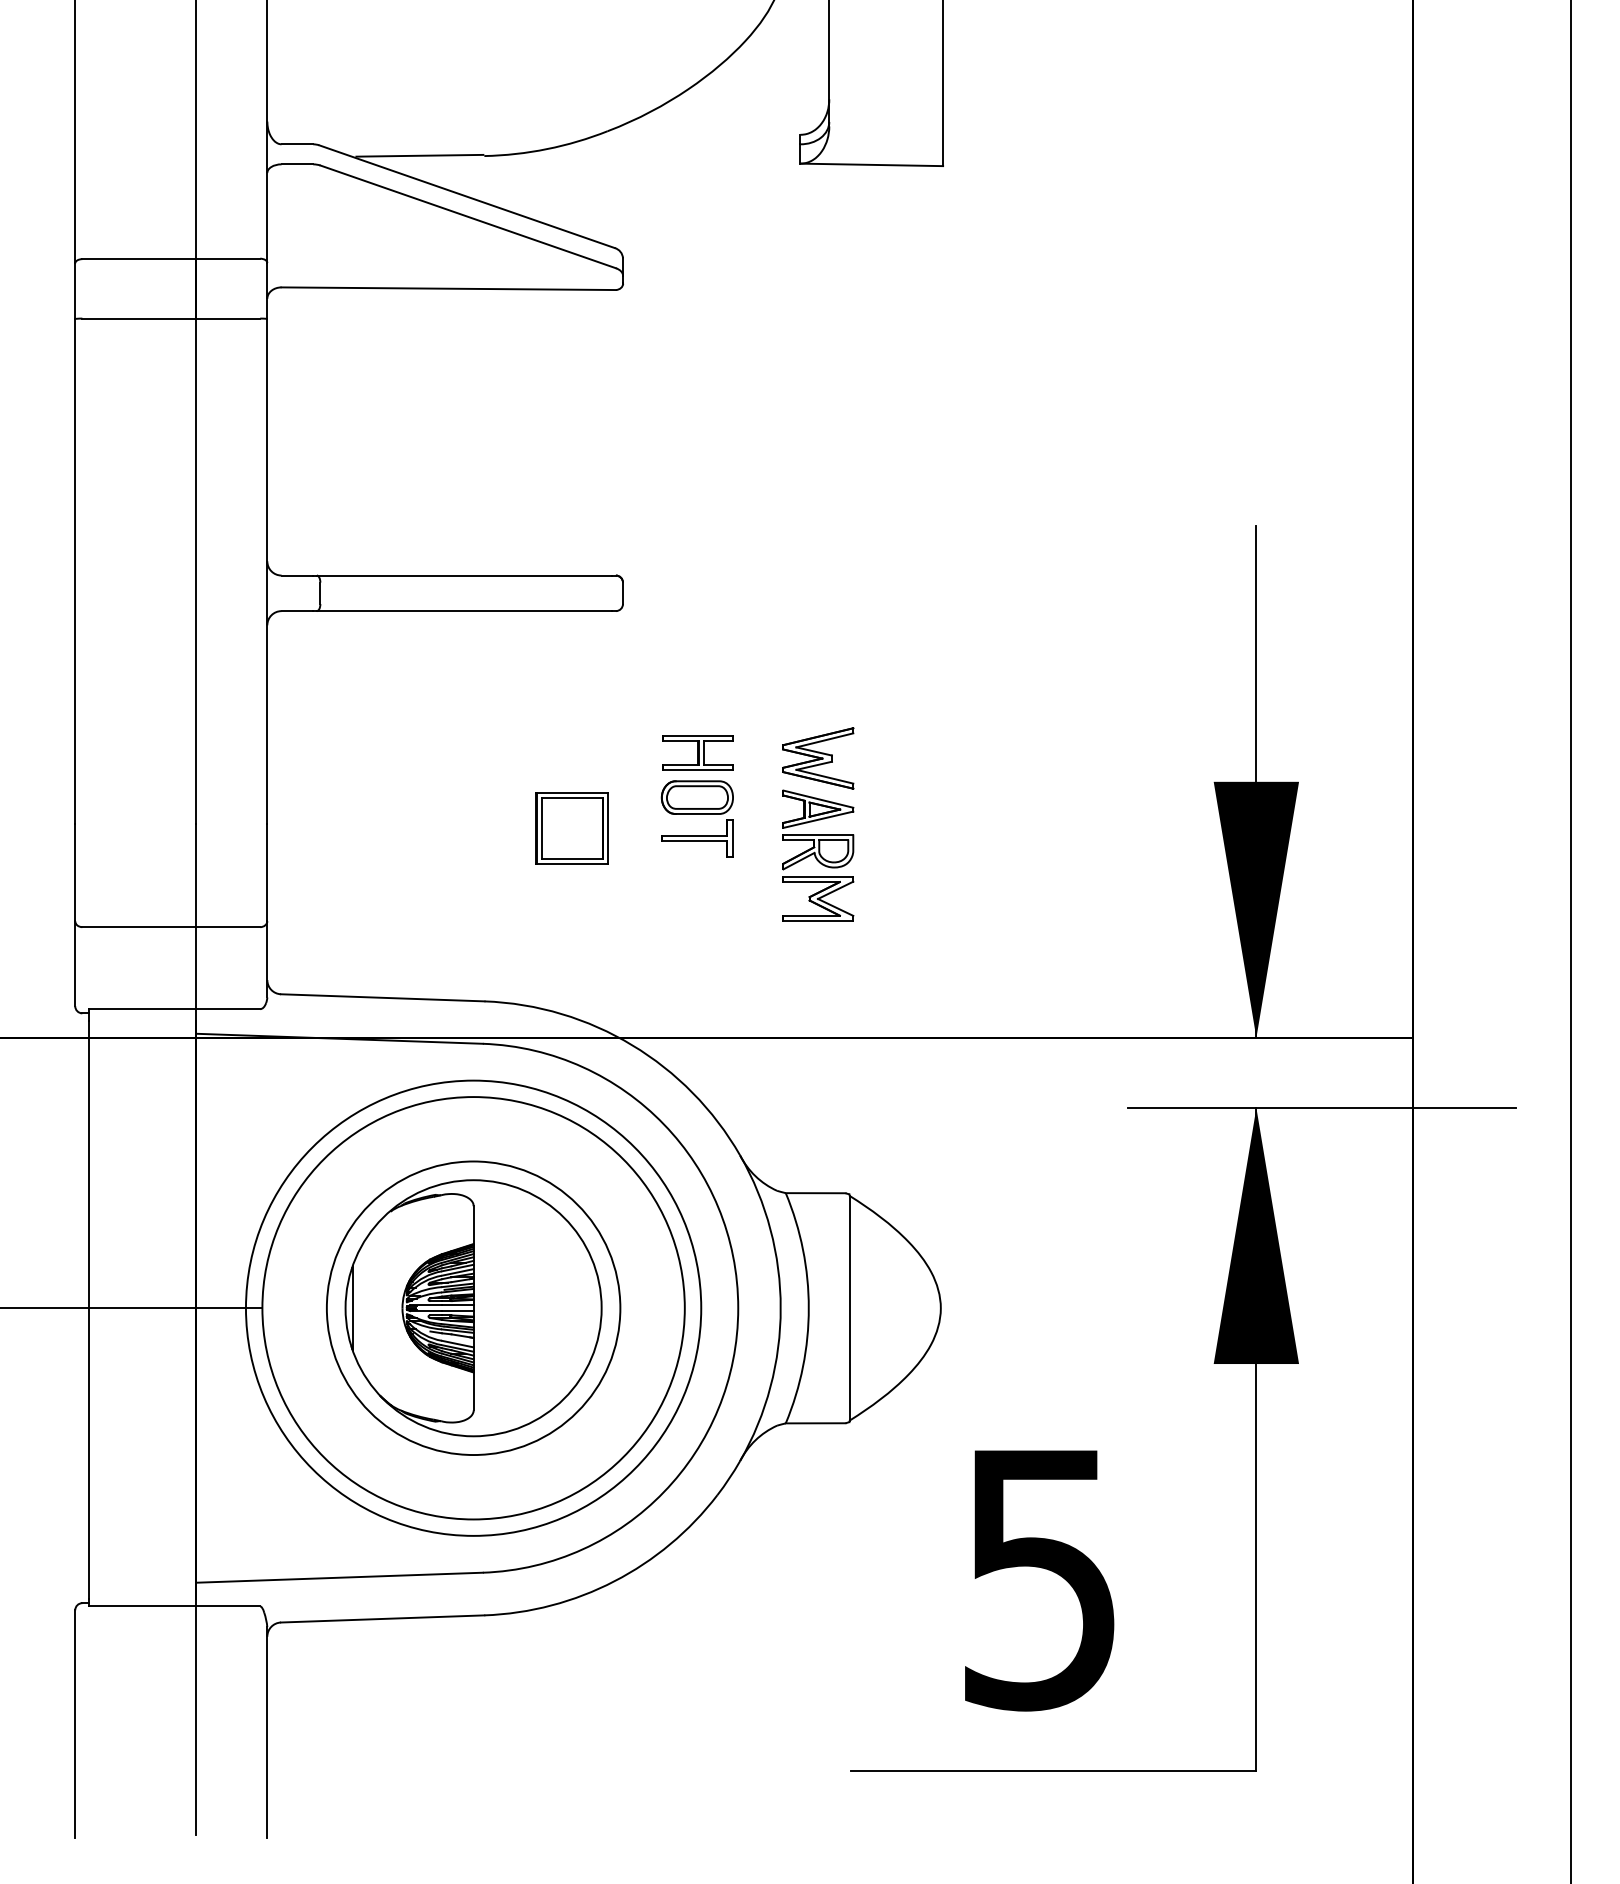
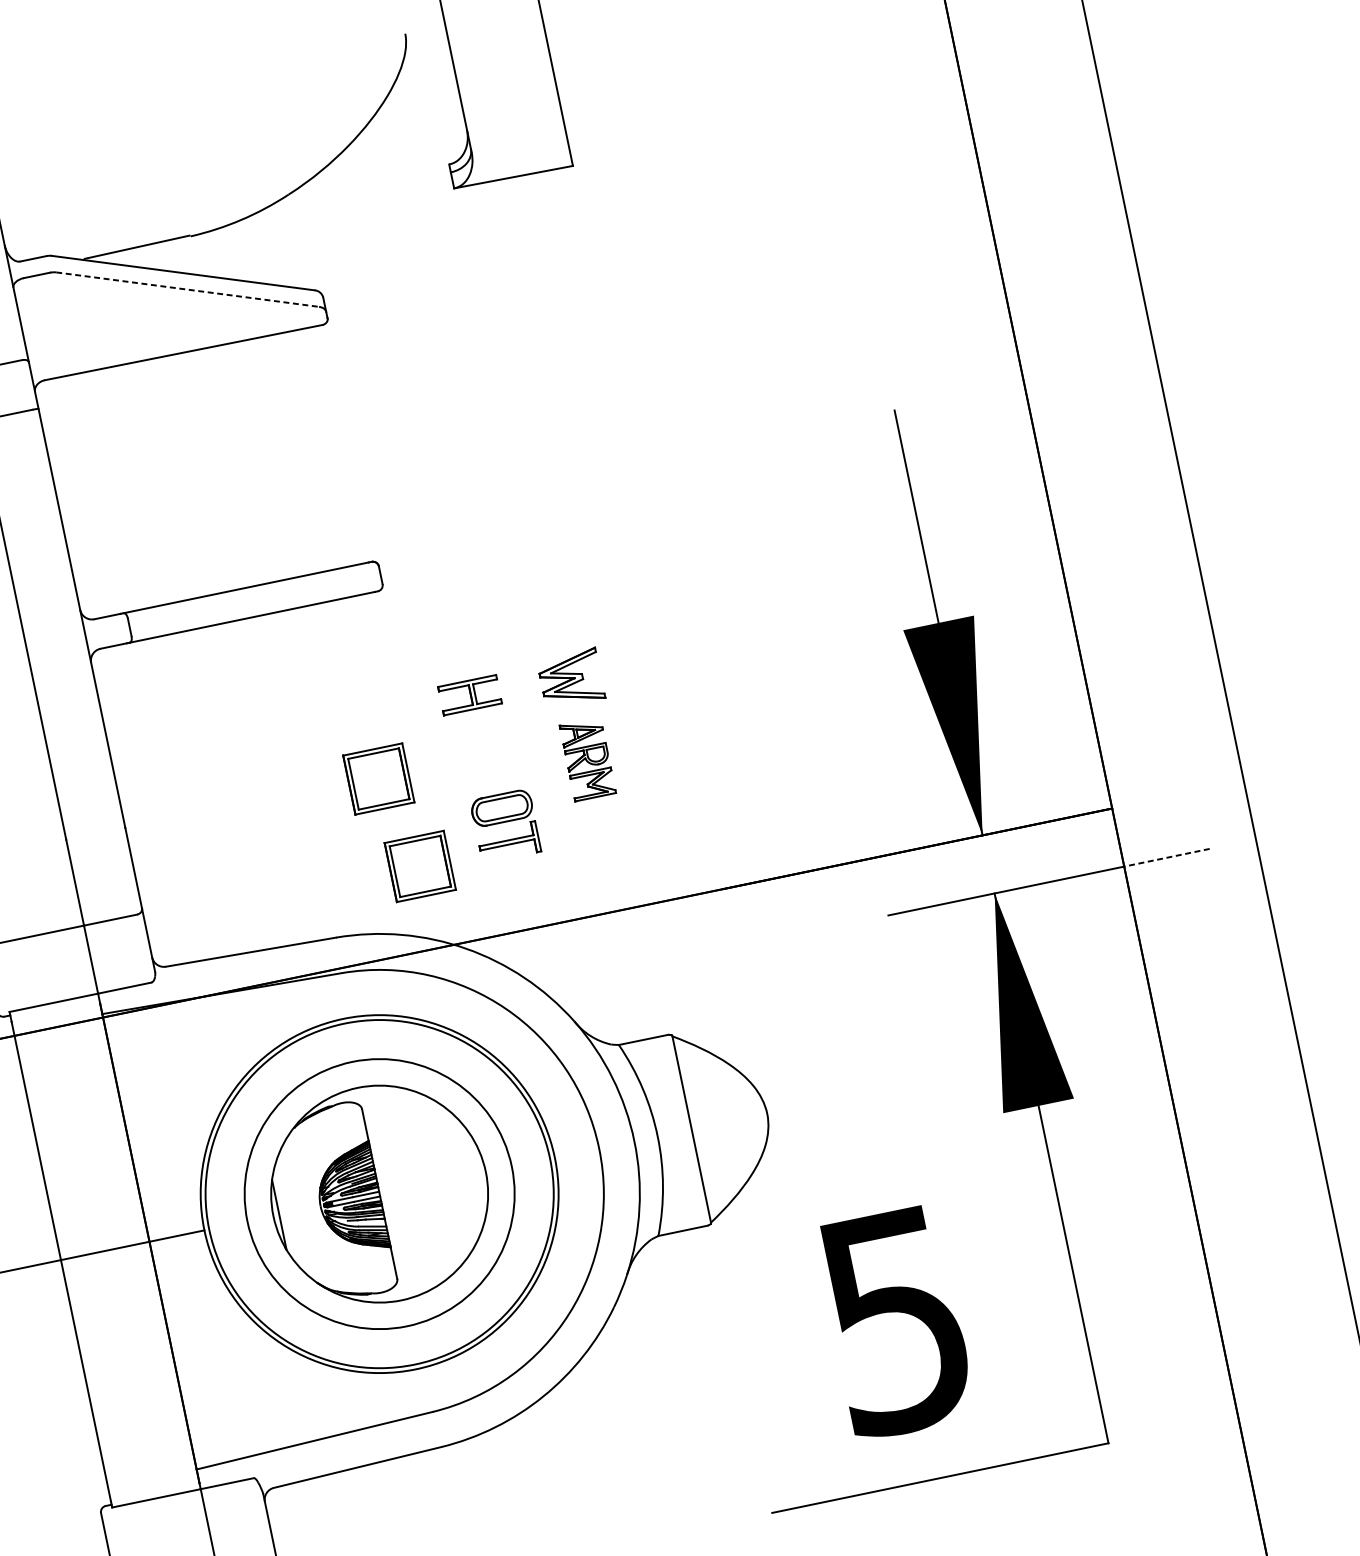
line: (468, 217) -> (188, 290), solid -> dashed
part: (696, 818) -> (504, 825), moved
part: (818, 855) -> (587, 759), size x0.7
part: (598, 939) -> (419, 866), added
line: (1463, 1107) -> (1166, 857), solid -> dashed
circle: (473, 1307) -> (379, 1193), size x0.7
circle: (473, 1308) -> (379, 1194), size x1.4

